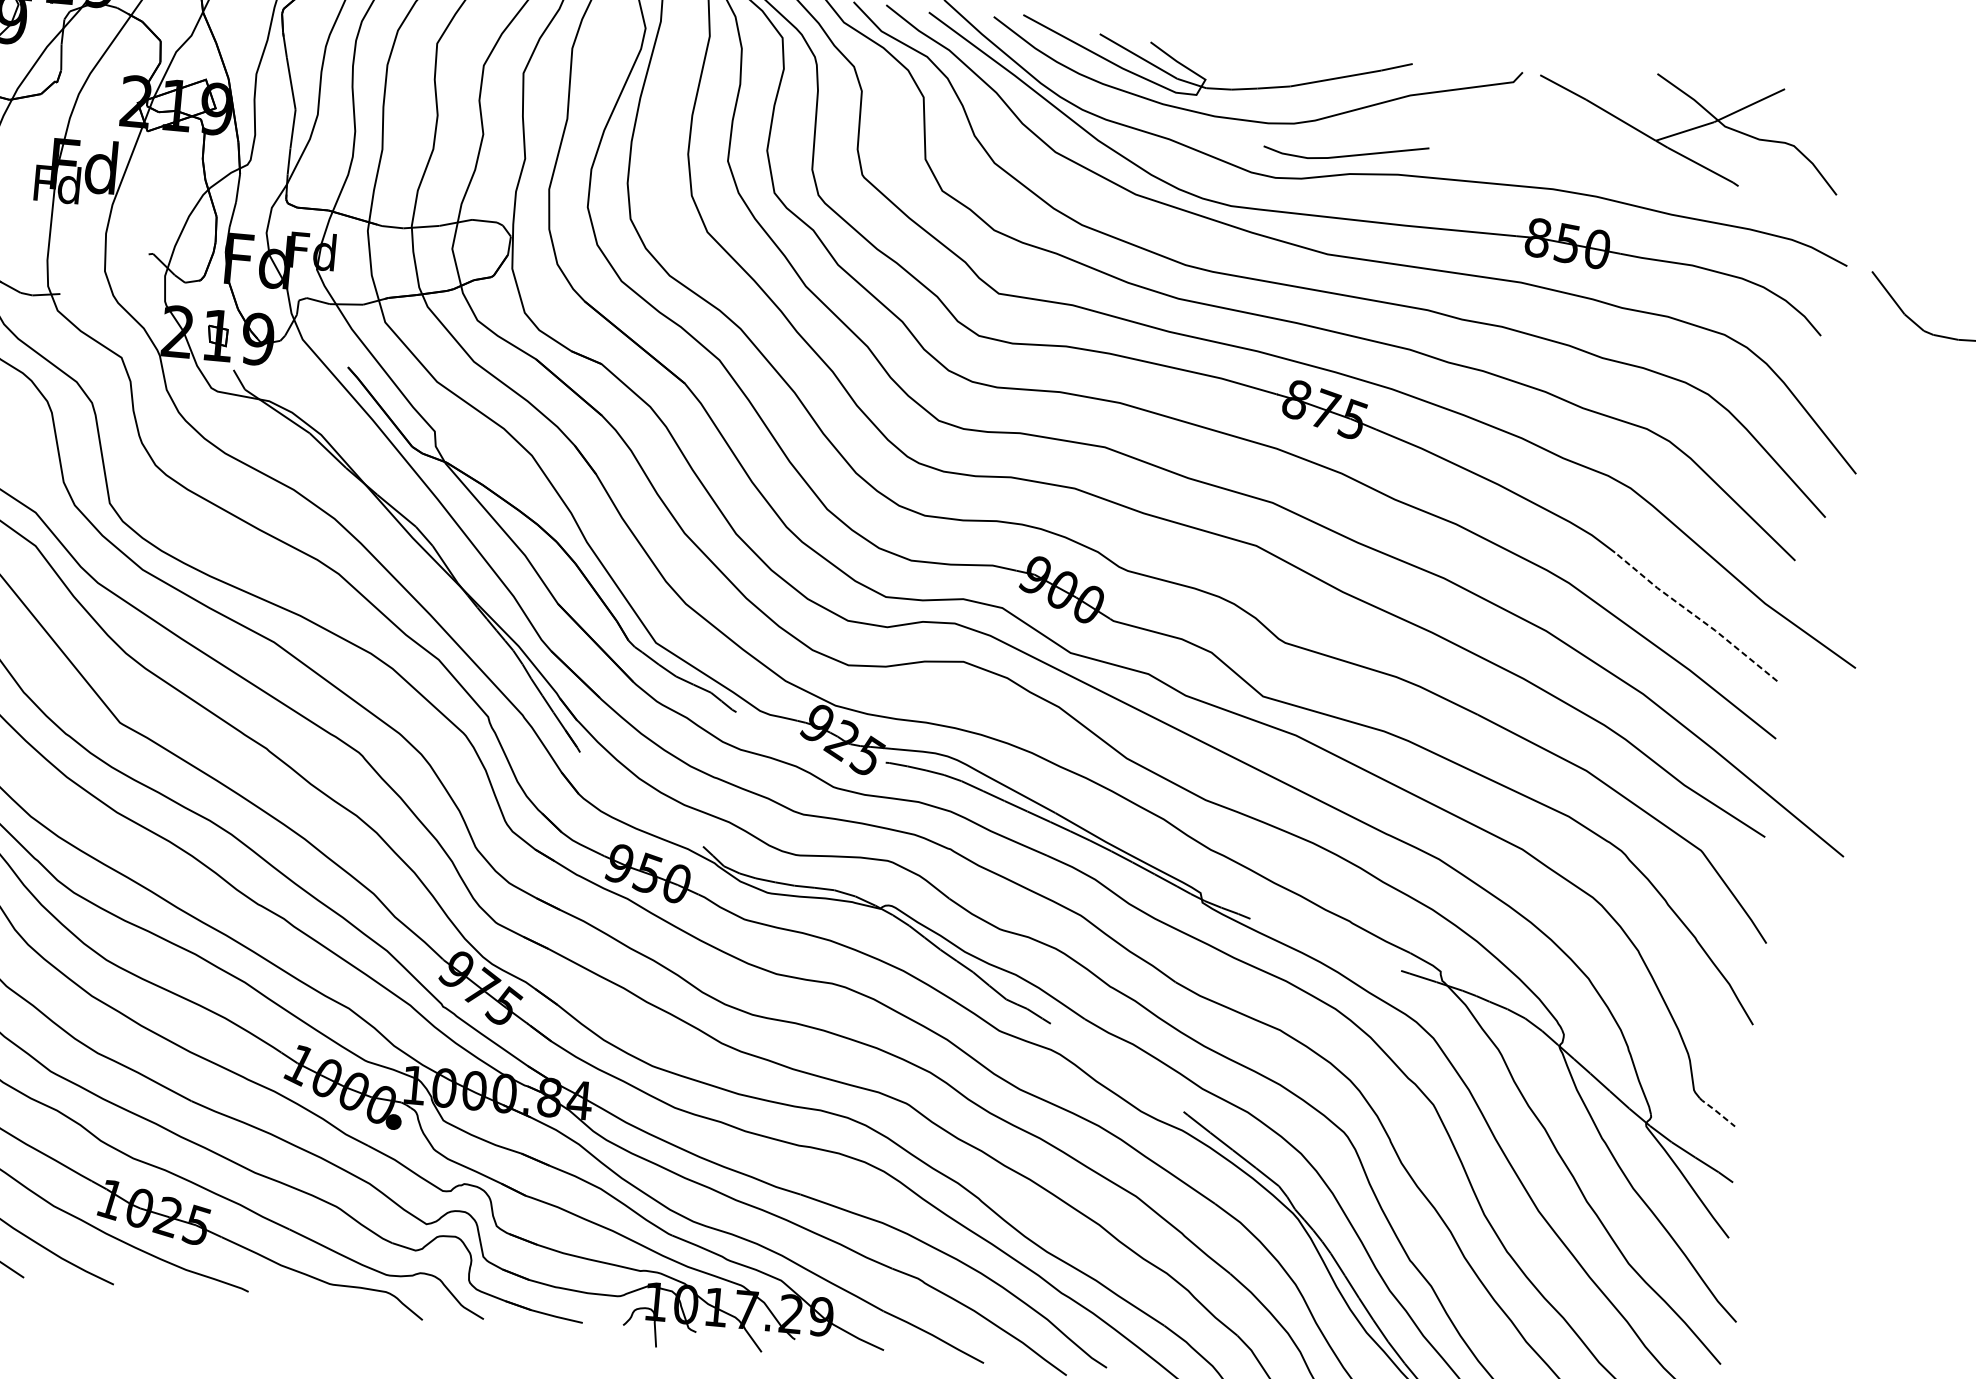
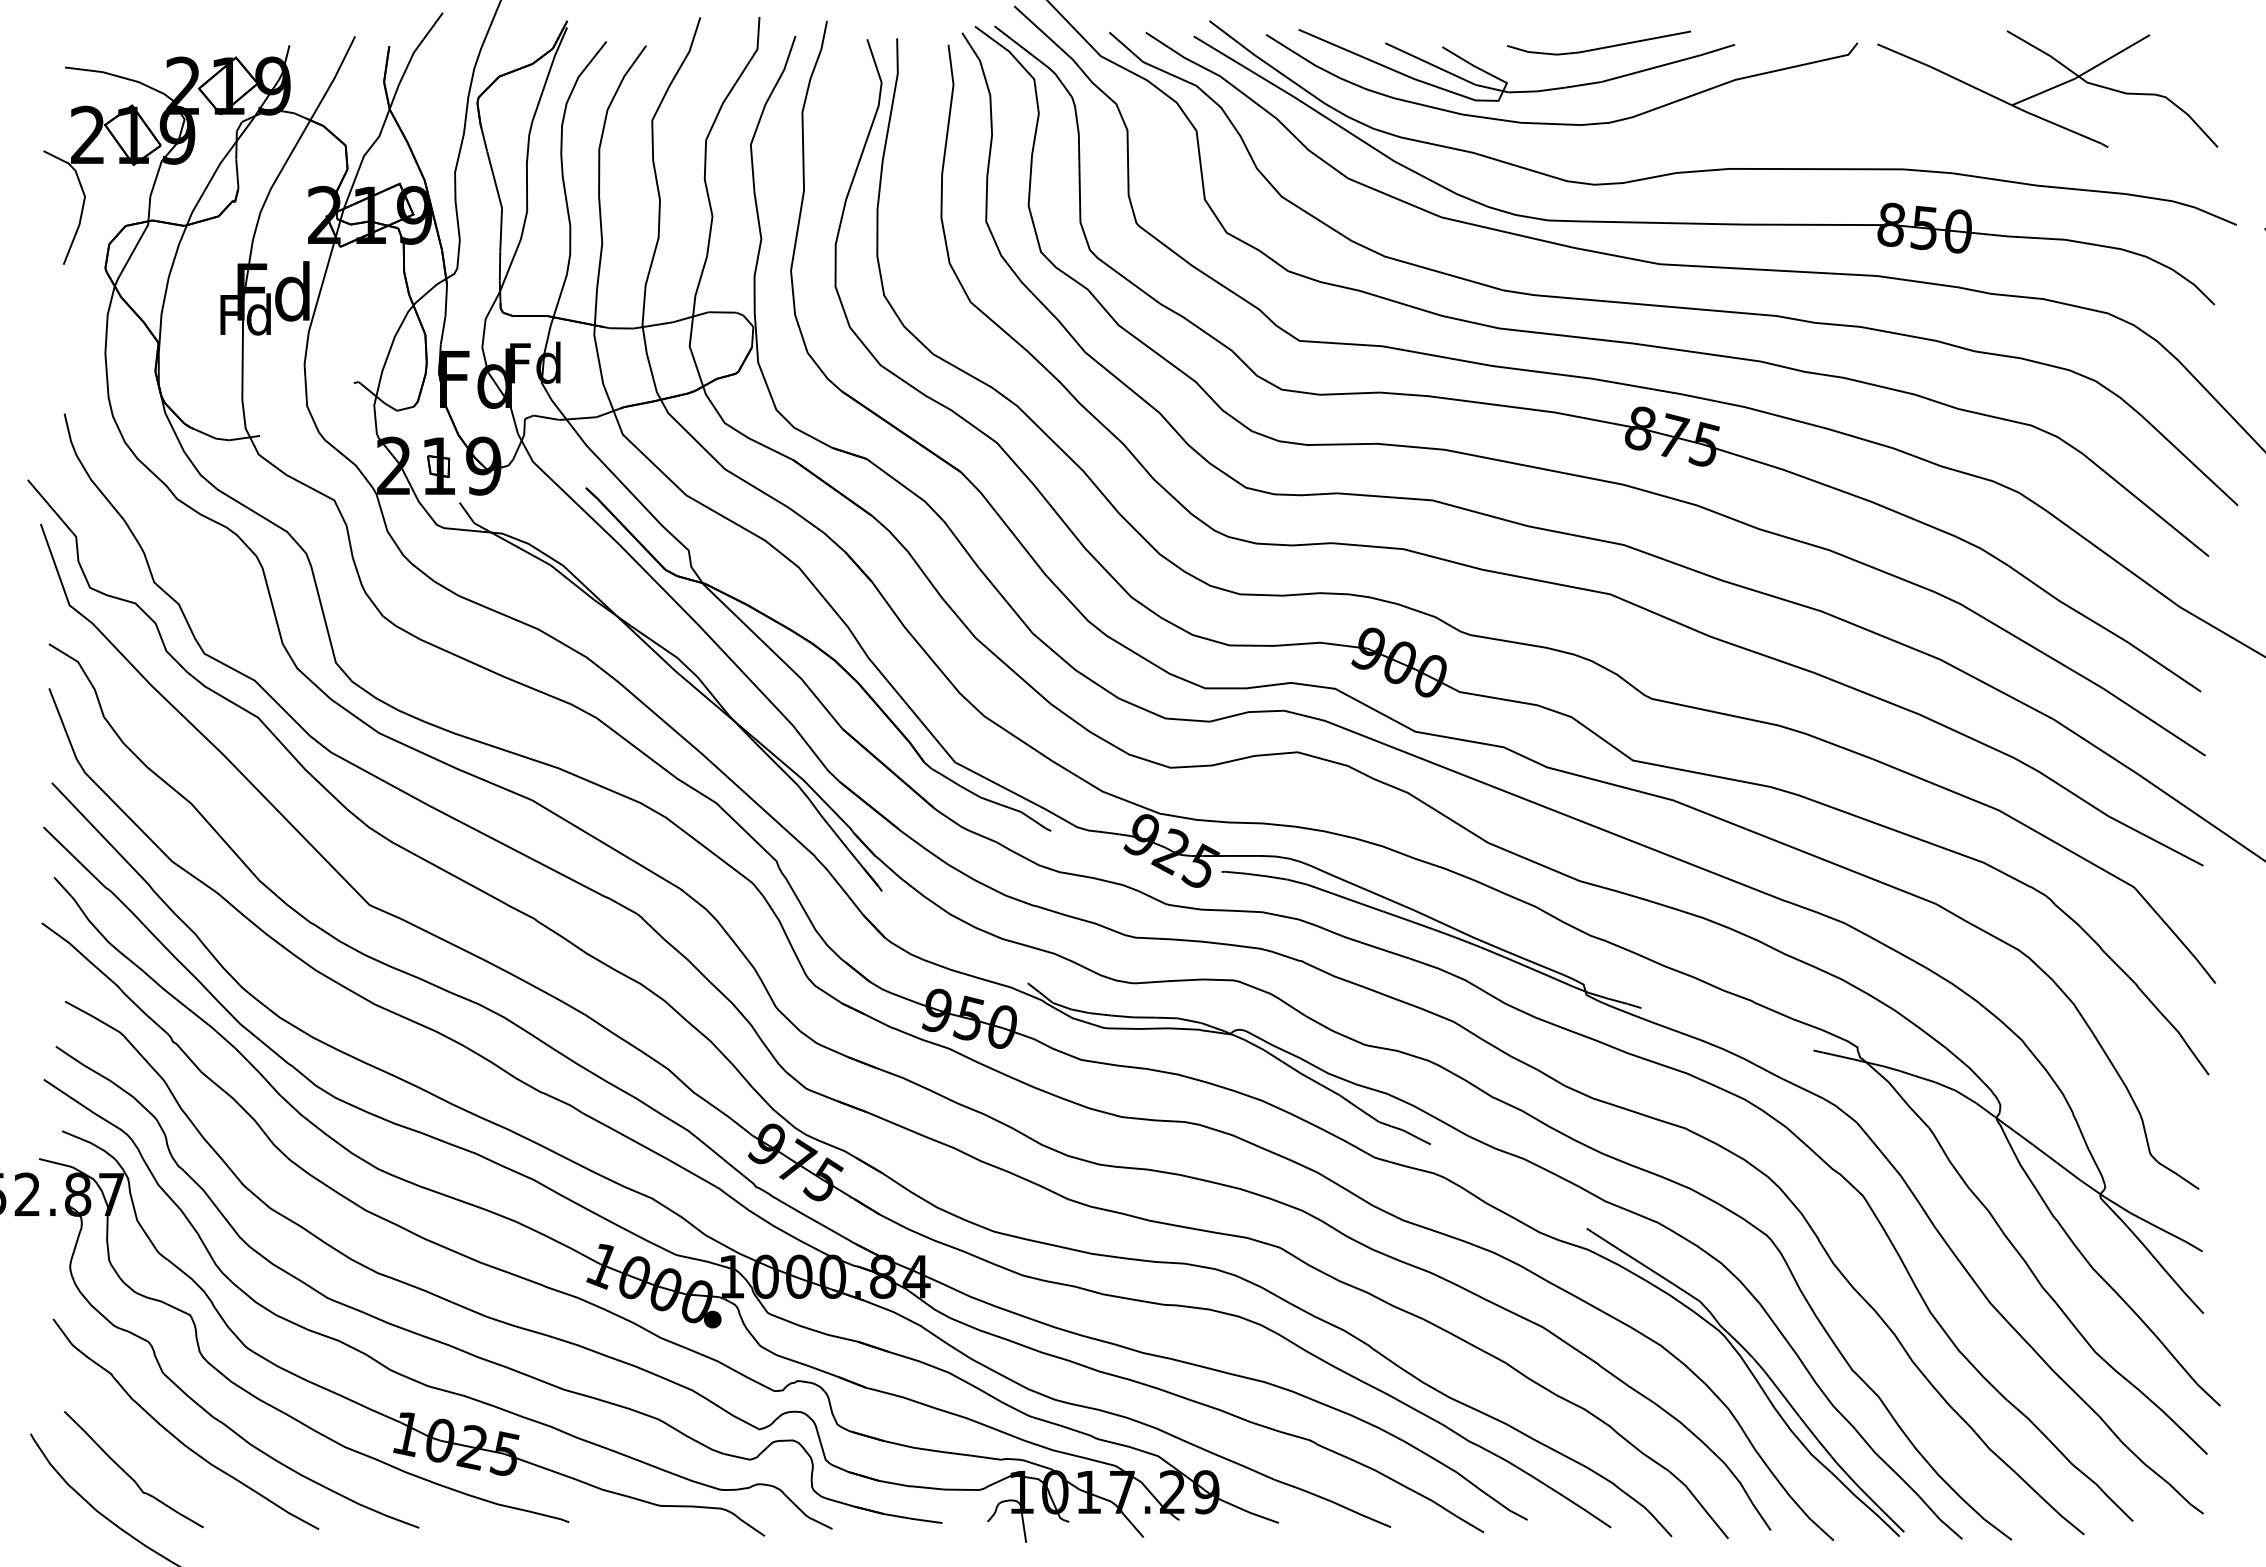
line: (1346, 155) -> (1599, 47), moved
line: (1696, 616) -> (2104, 628), dashed -> solid
line: (1716, 1111) -> (2177, 1174), dashed -> solid

